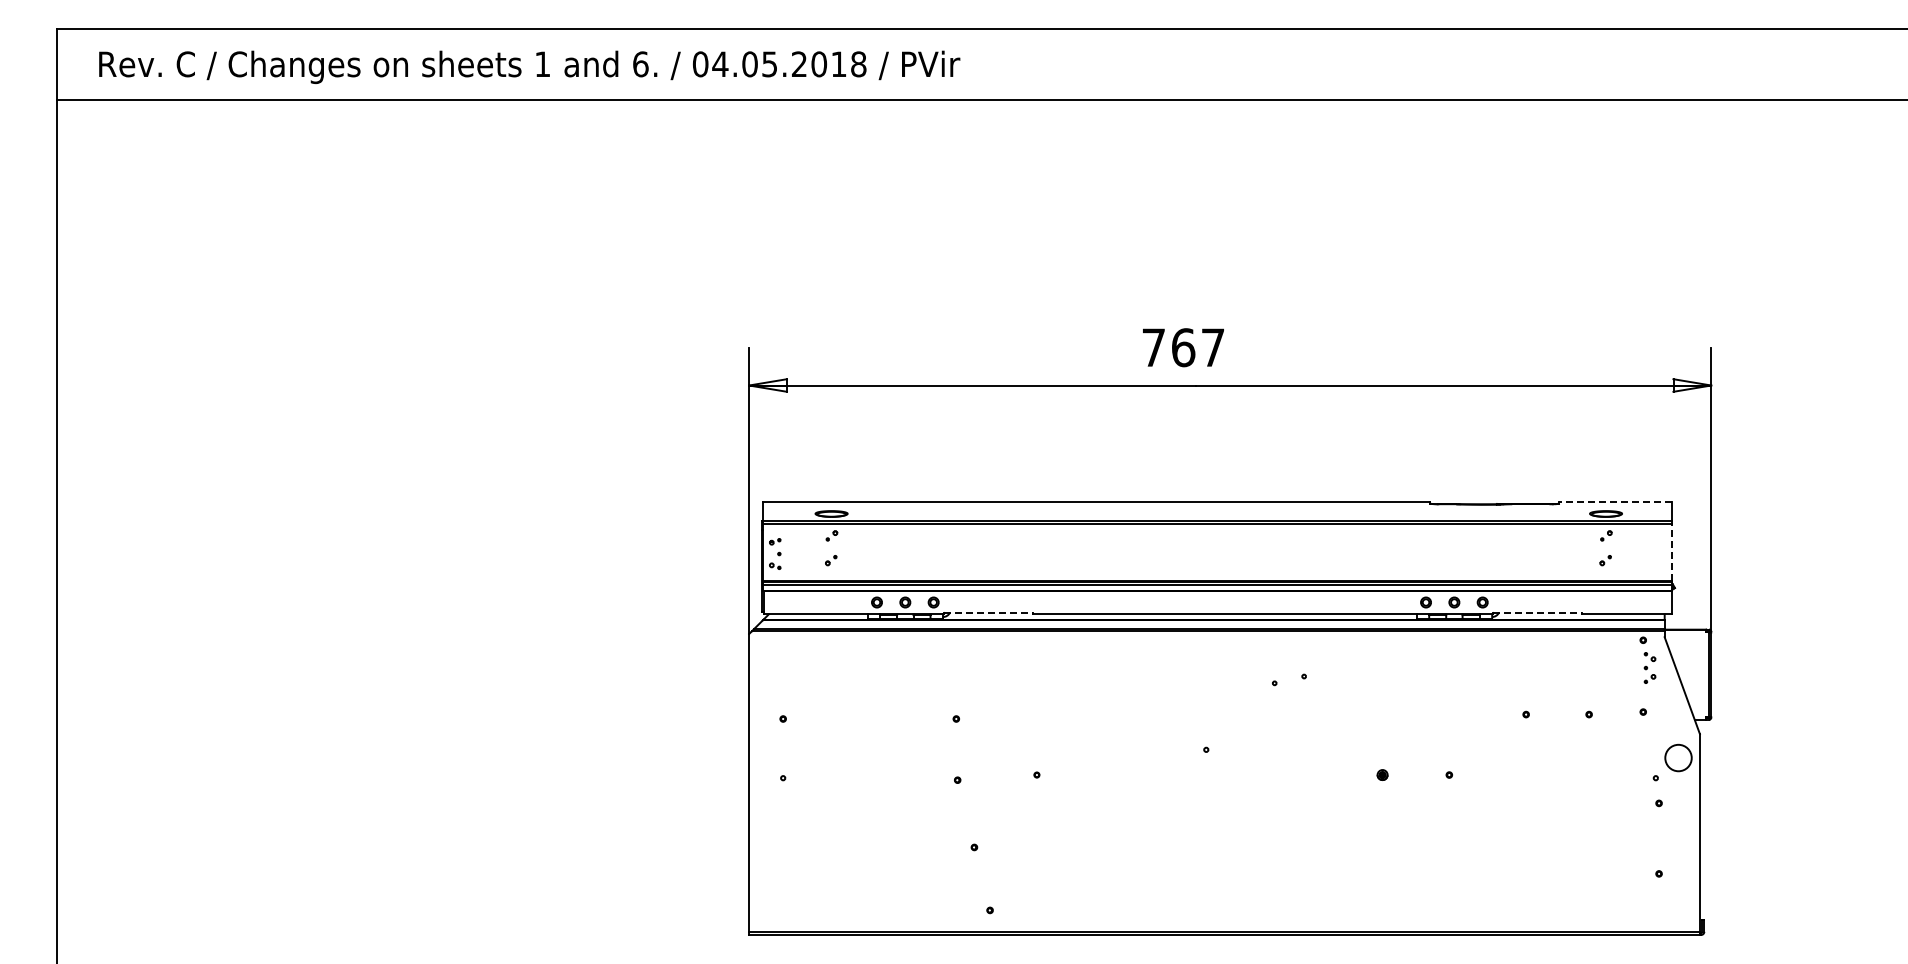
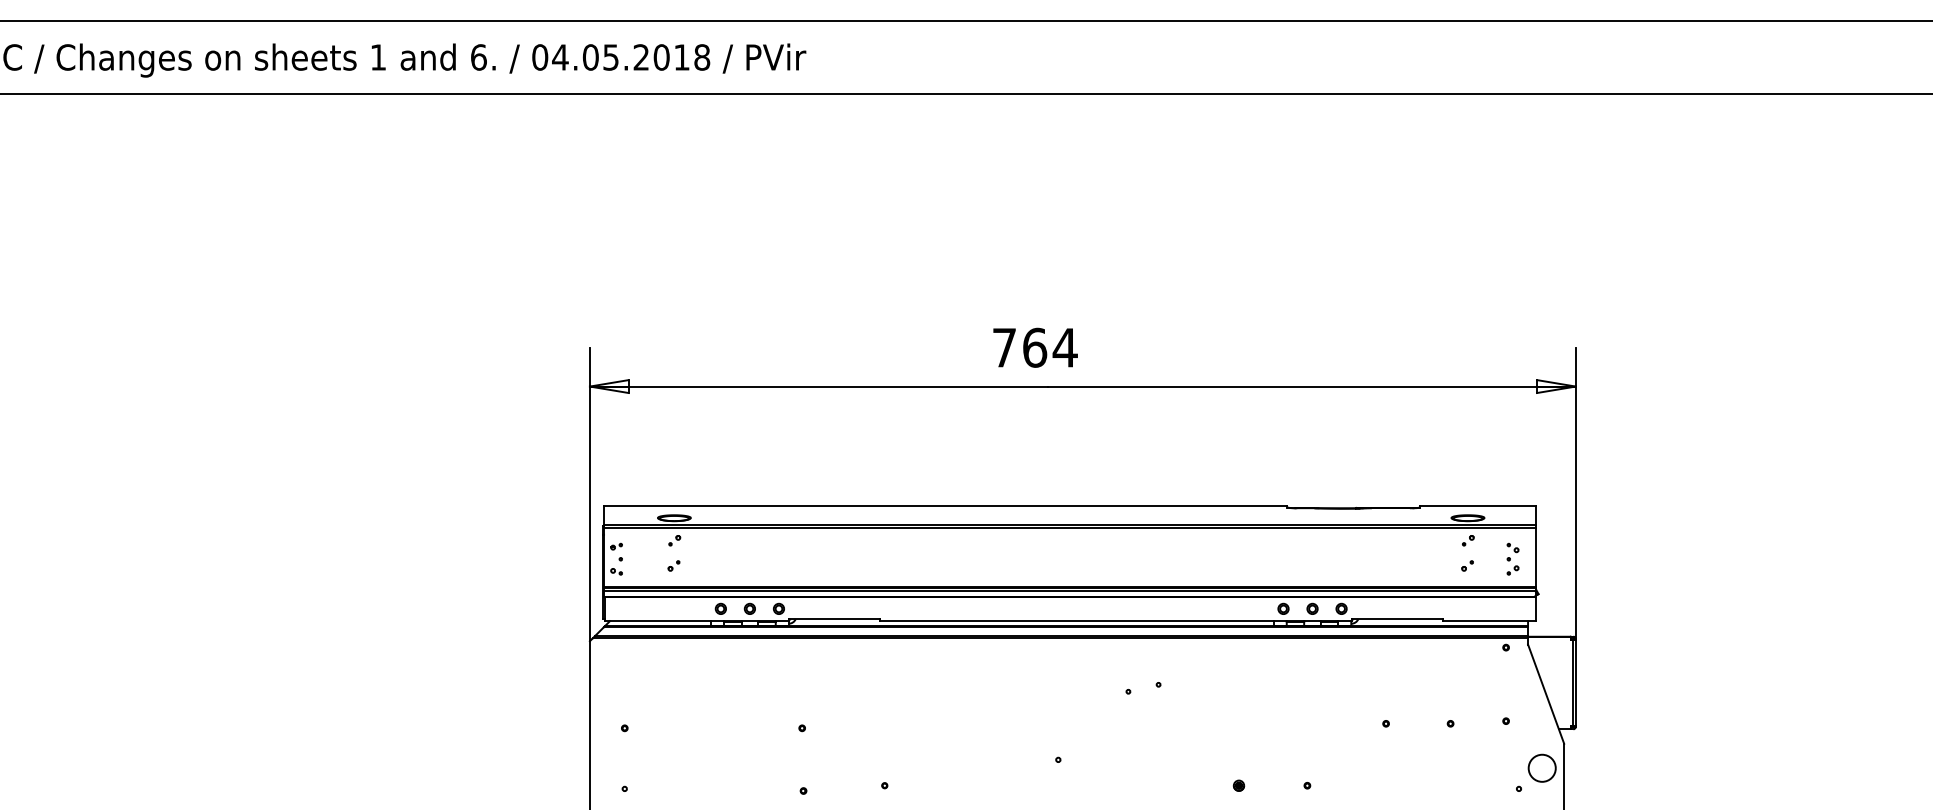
text: (1212, 347) -> (1064, 347), 767 -> 764
line: (1615, 502) -> (1477, 506), dashed -> solid
line: (1672, 552) -> (1536, 557), dashed -> solid
line: (988, 612) -> (835, 619), dashed -> solid
line: (1537, 612) -> (1397, 619), dashed -> solid
part: (1649, 667) -> (1512, 558), moved

